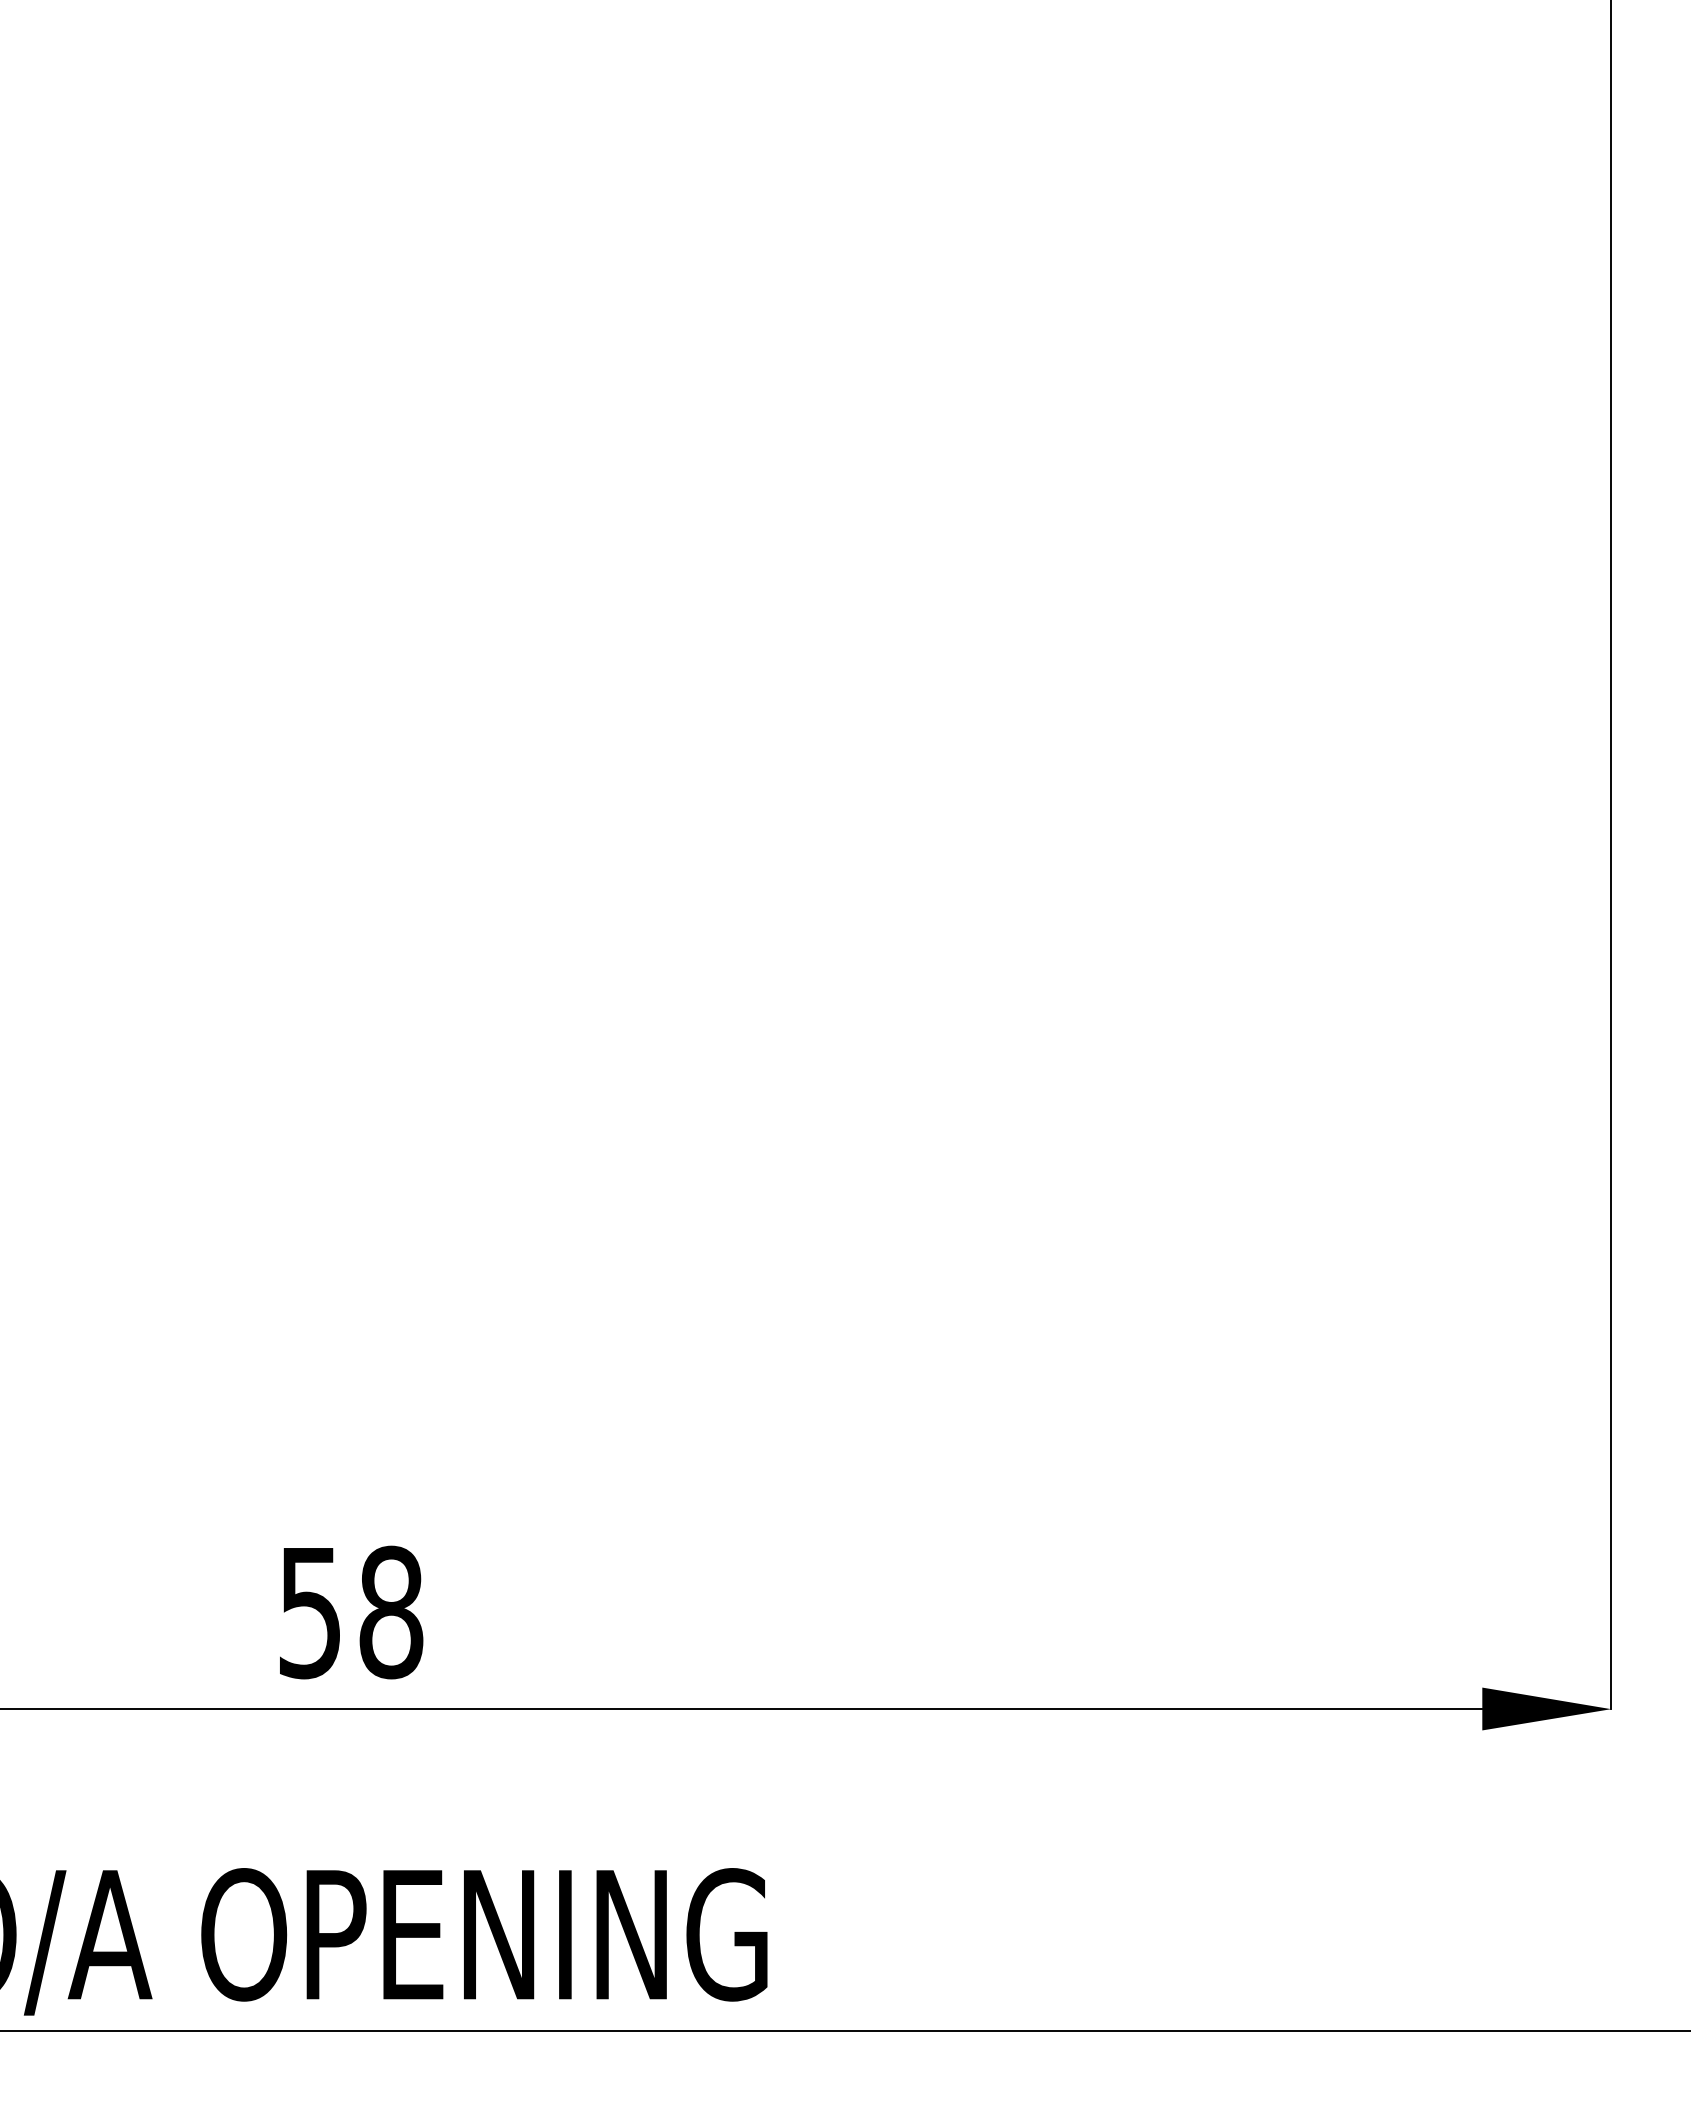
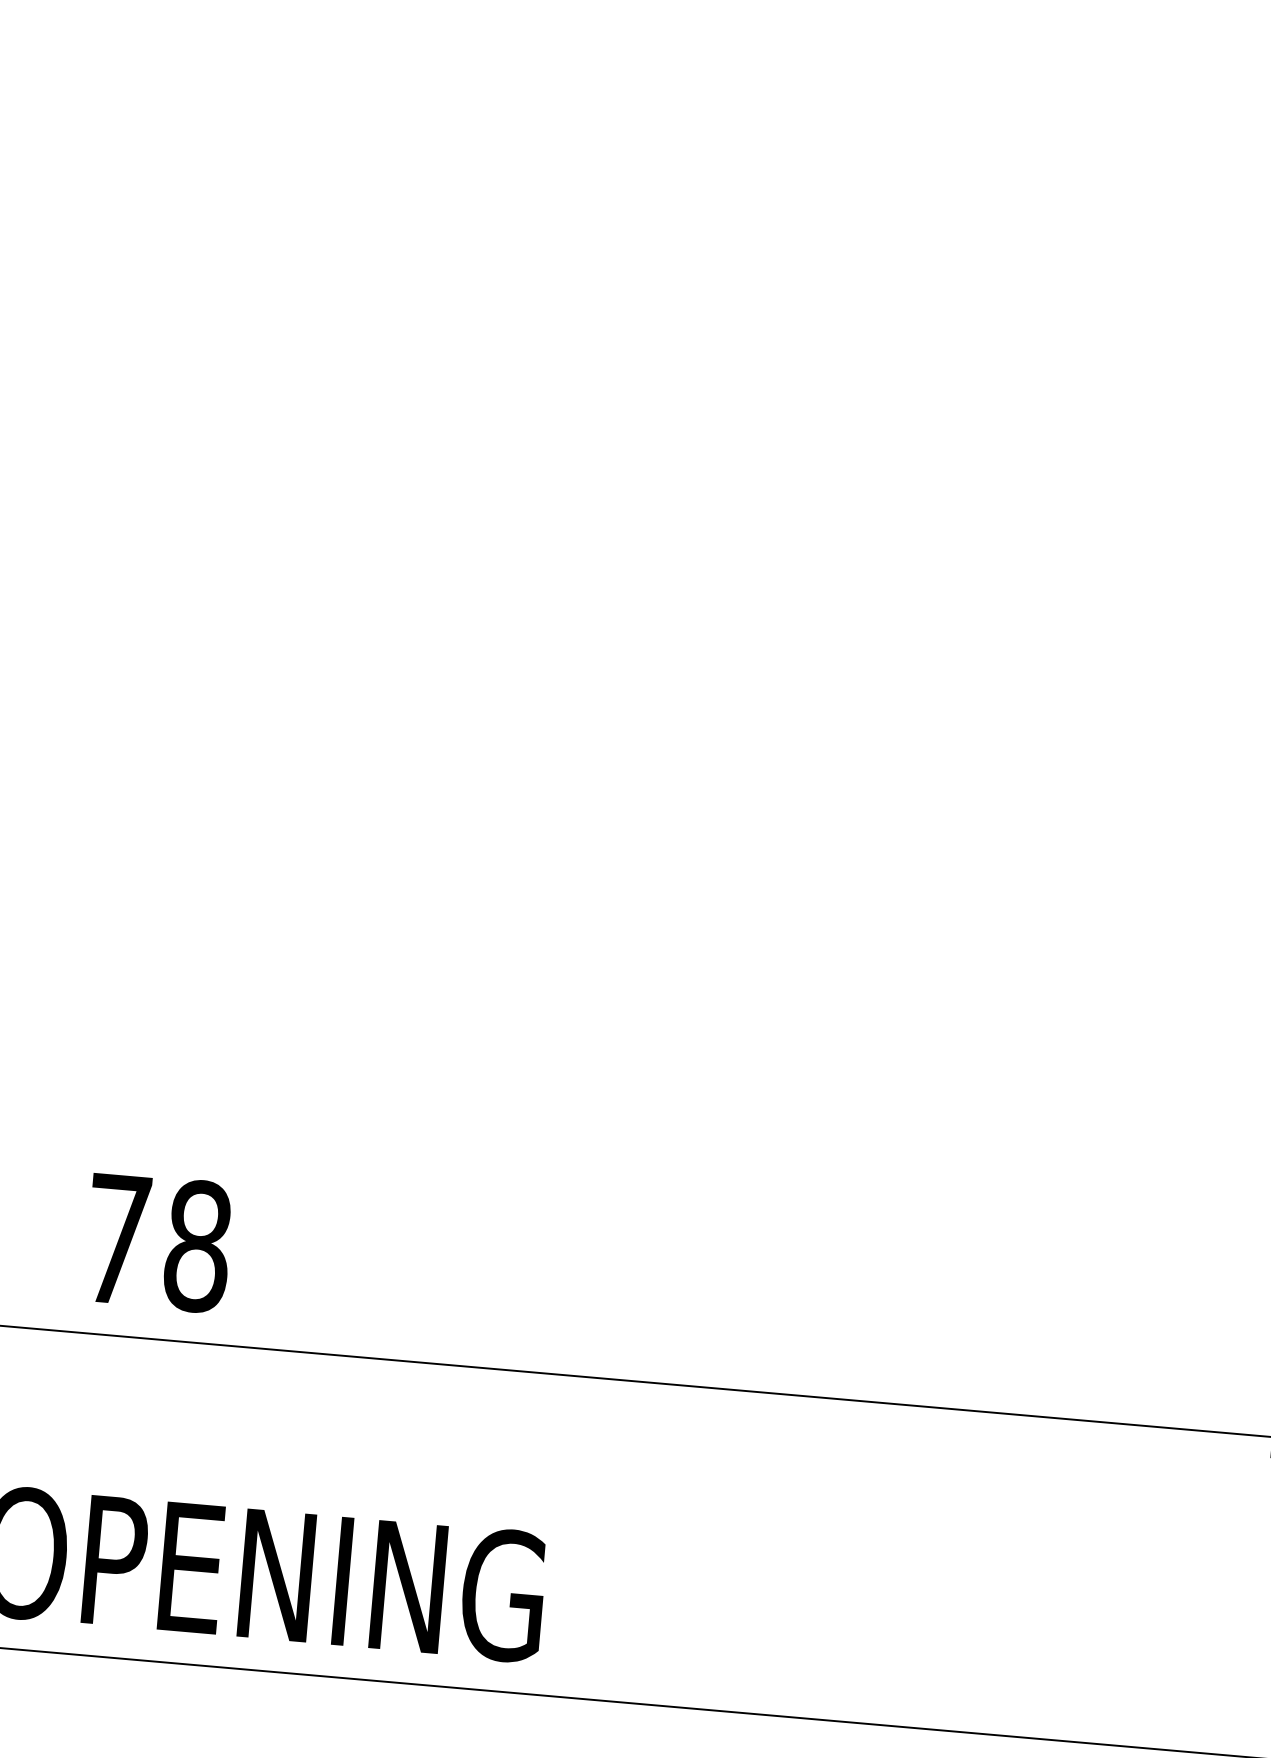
text: (310, 1613) -> (117, 1240), 58 -> 78

